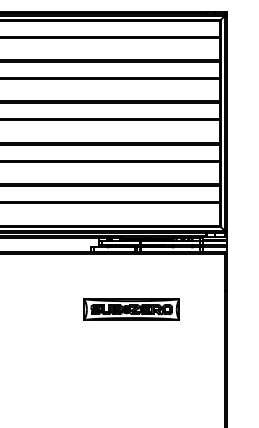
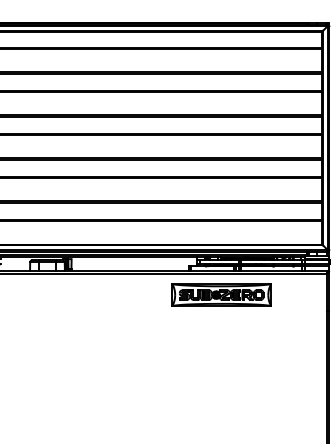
part: (131, 309) -> (221, 294), moved

